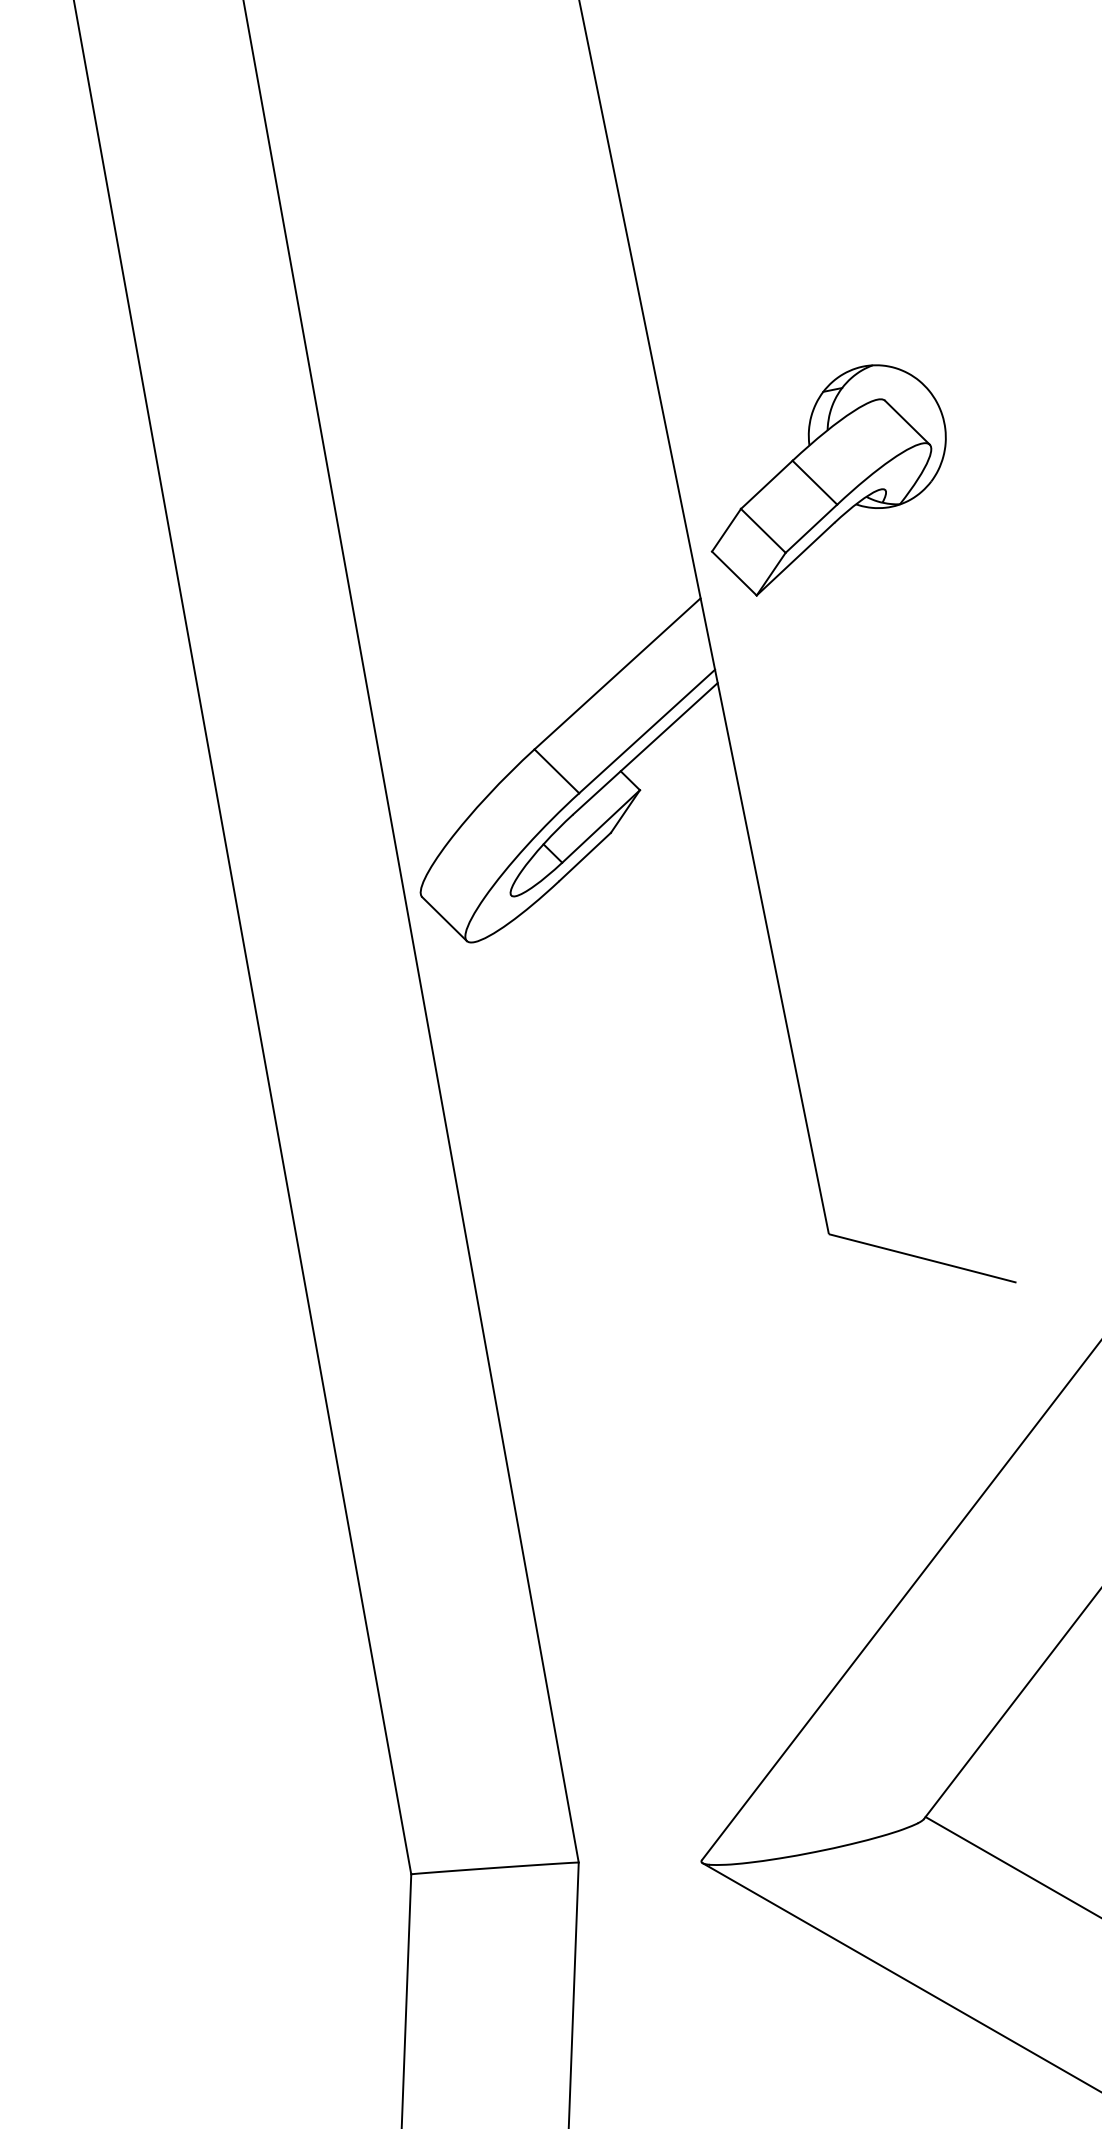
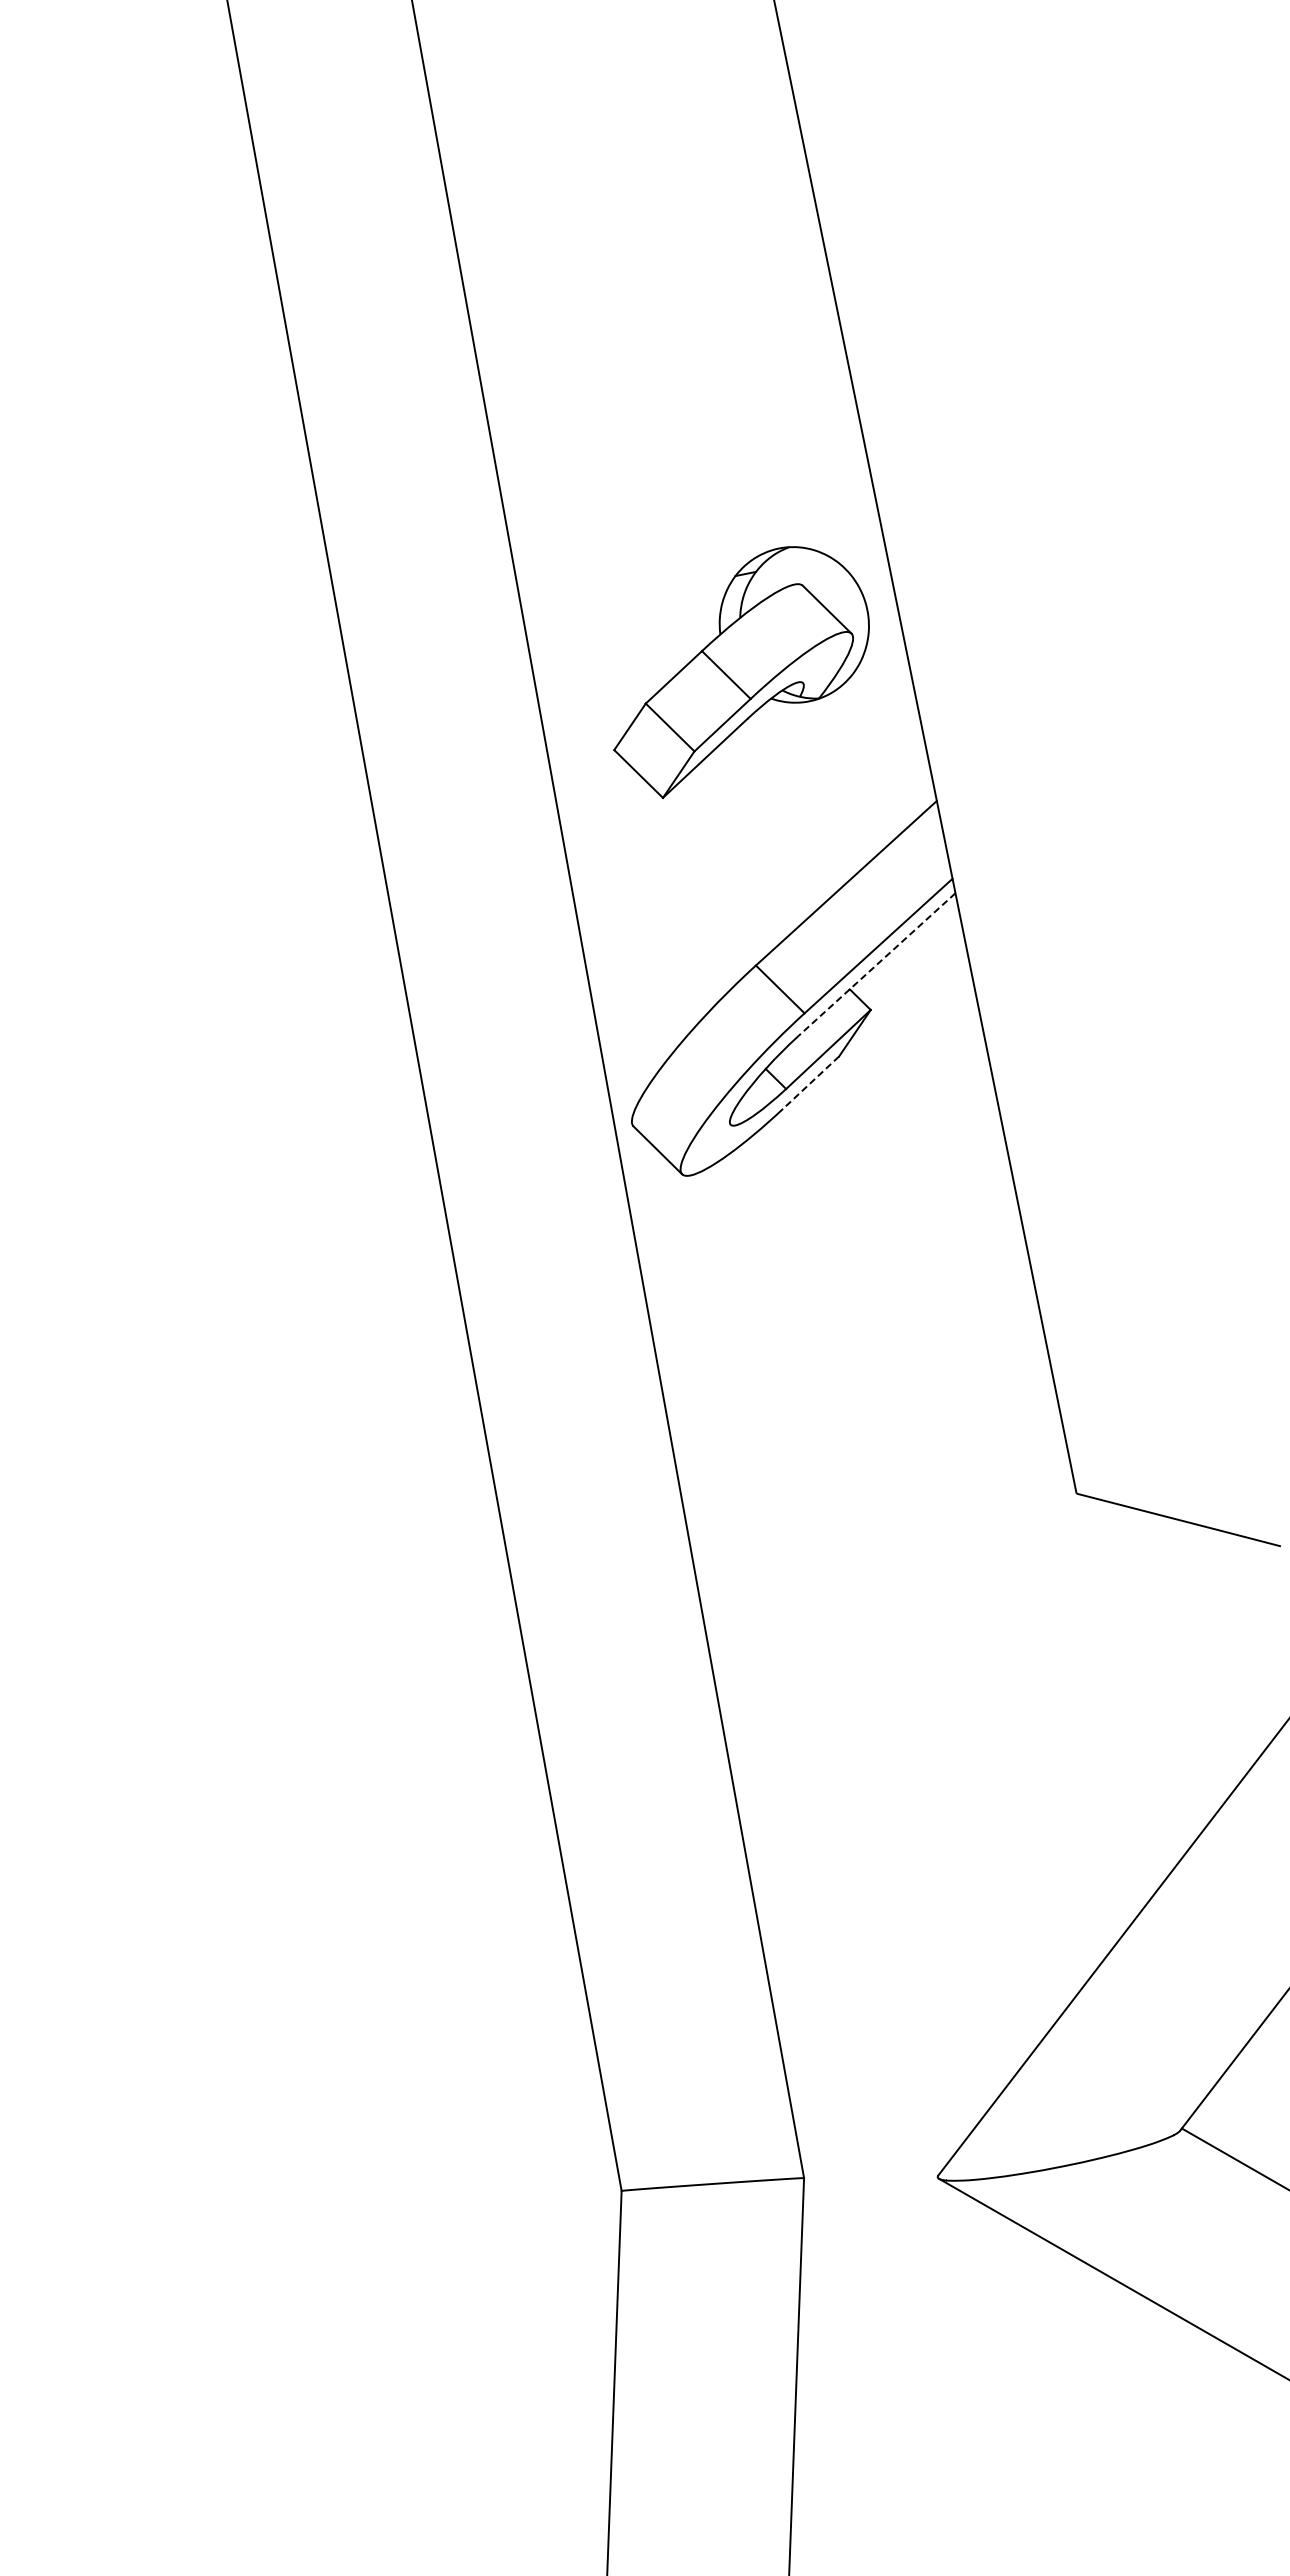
part: (828, 480) -> (741, 672), moved
line: (645, 749) -> (876, 965), solid -> dashed
line: (584, 857) -> (810, 1083), solid -> dashed

